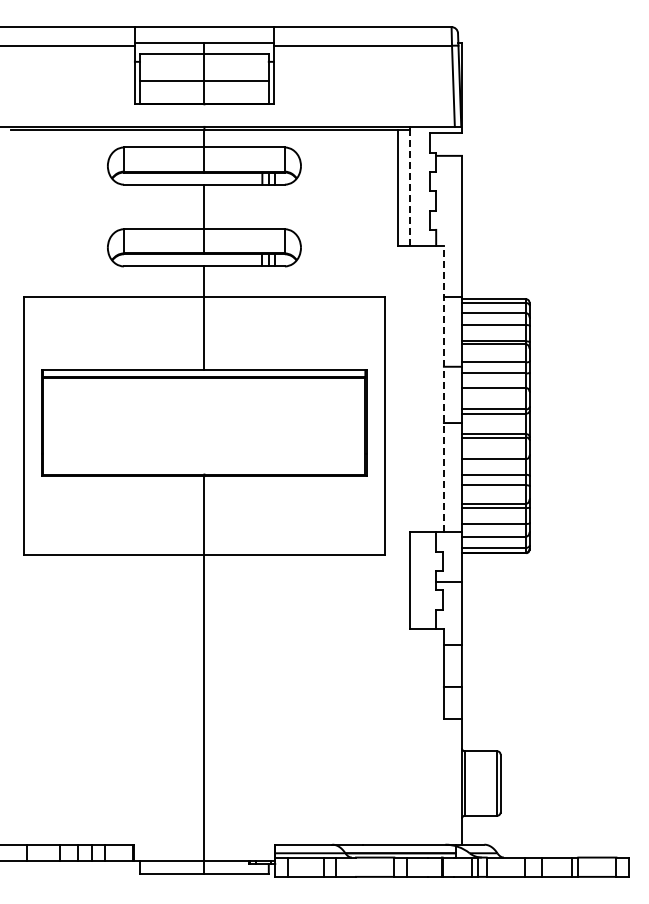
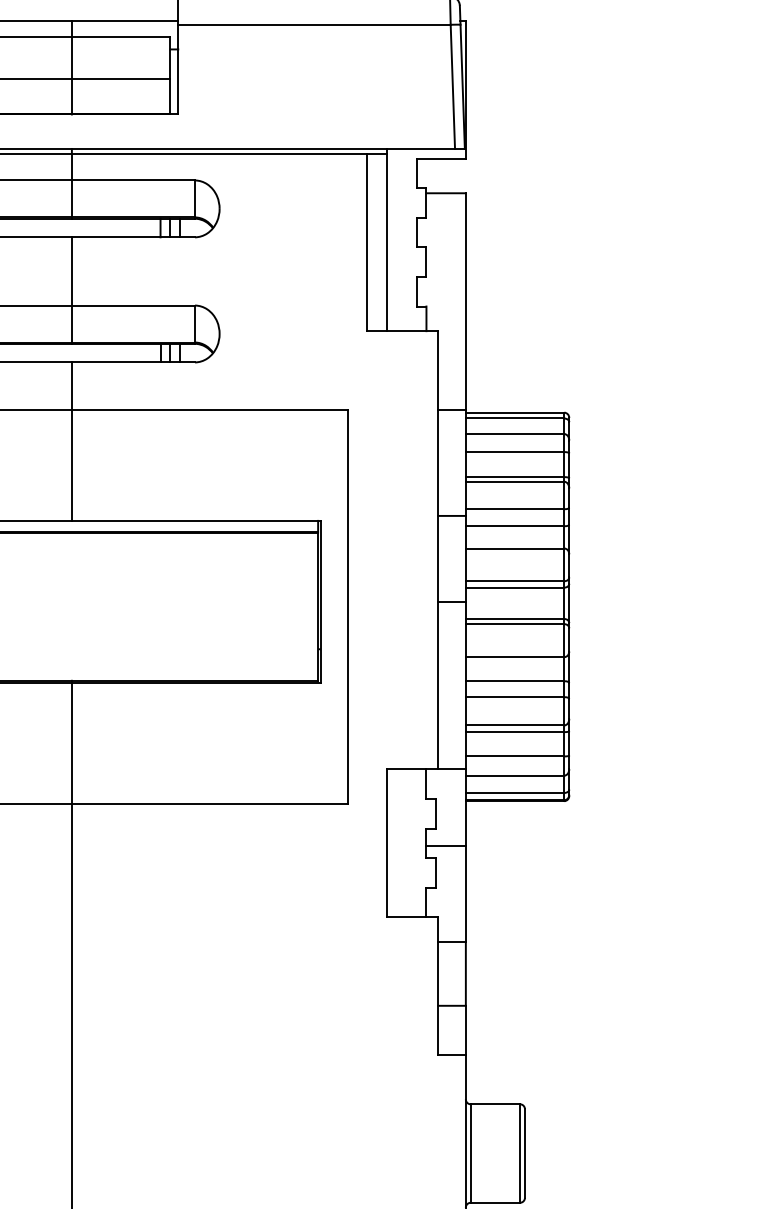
line: (410, 188) -> (387, 243), dashed -> solid
line: (443, 388) -> (437, 549), dashed -> solid

